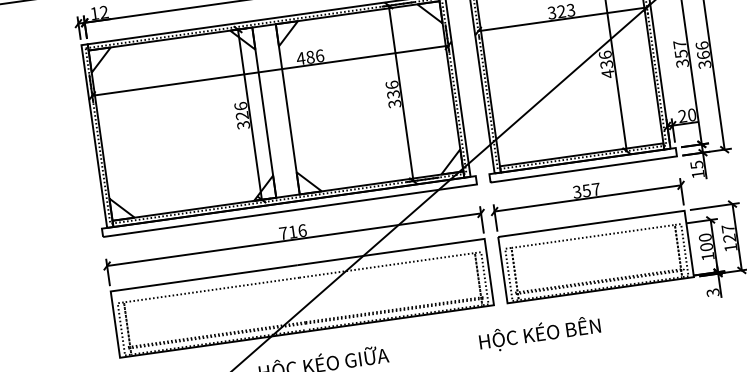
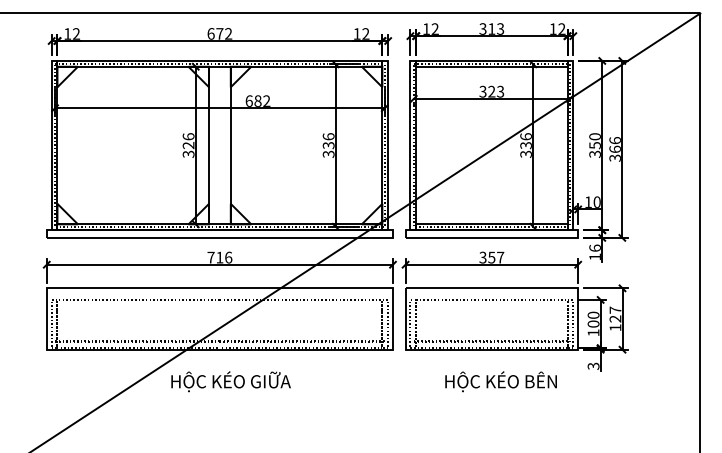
text: (679, 44) -> (594, 136), 357 -> 350
text: (309, 56) -> (257, 100), 486 -> 682
text: (607, 74) -> (525, 154), 436 -> 336
text: (681, 115) -> (587, 201), 20 -> 10
text: (696, 164) -> (594, 247), 15 -> 16
text: (539, 333) -> (500, 381), moved

